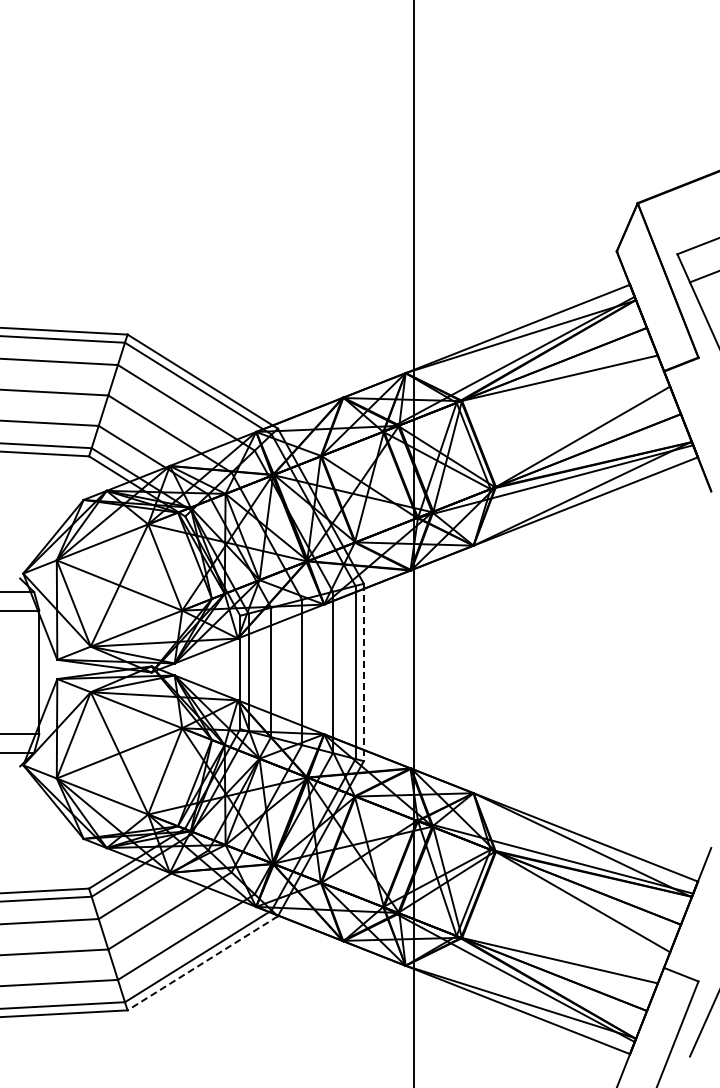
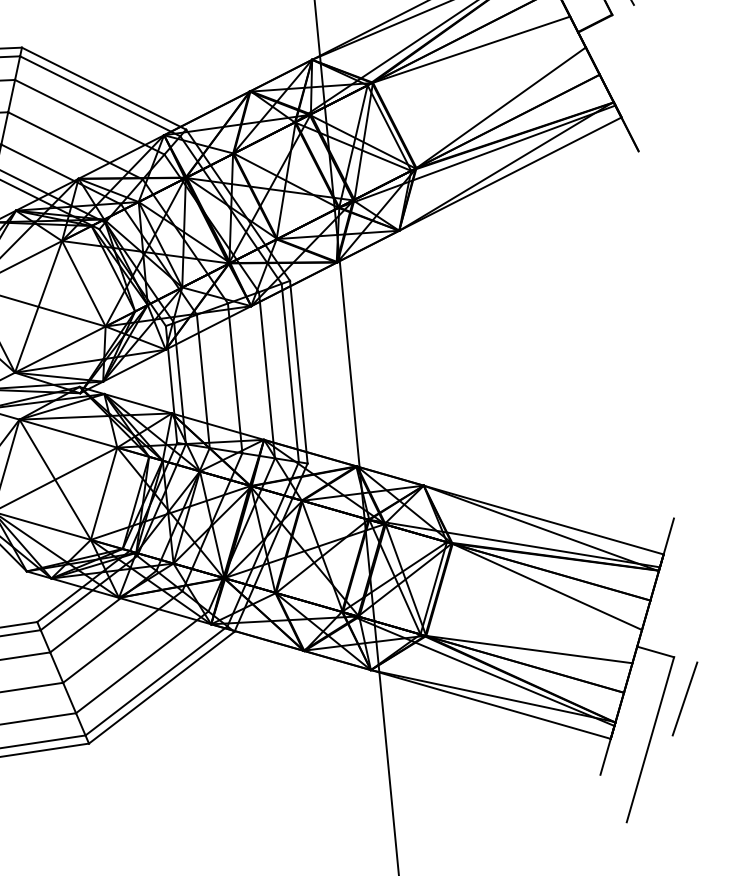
line: (363, 672) -> (298, 372), dashed -> solid
line: (202, 963) -> (161, 687), dashed -> solid

